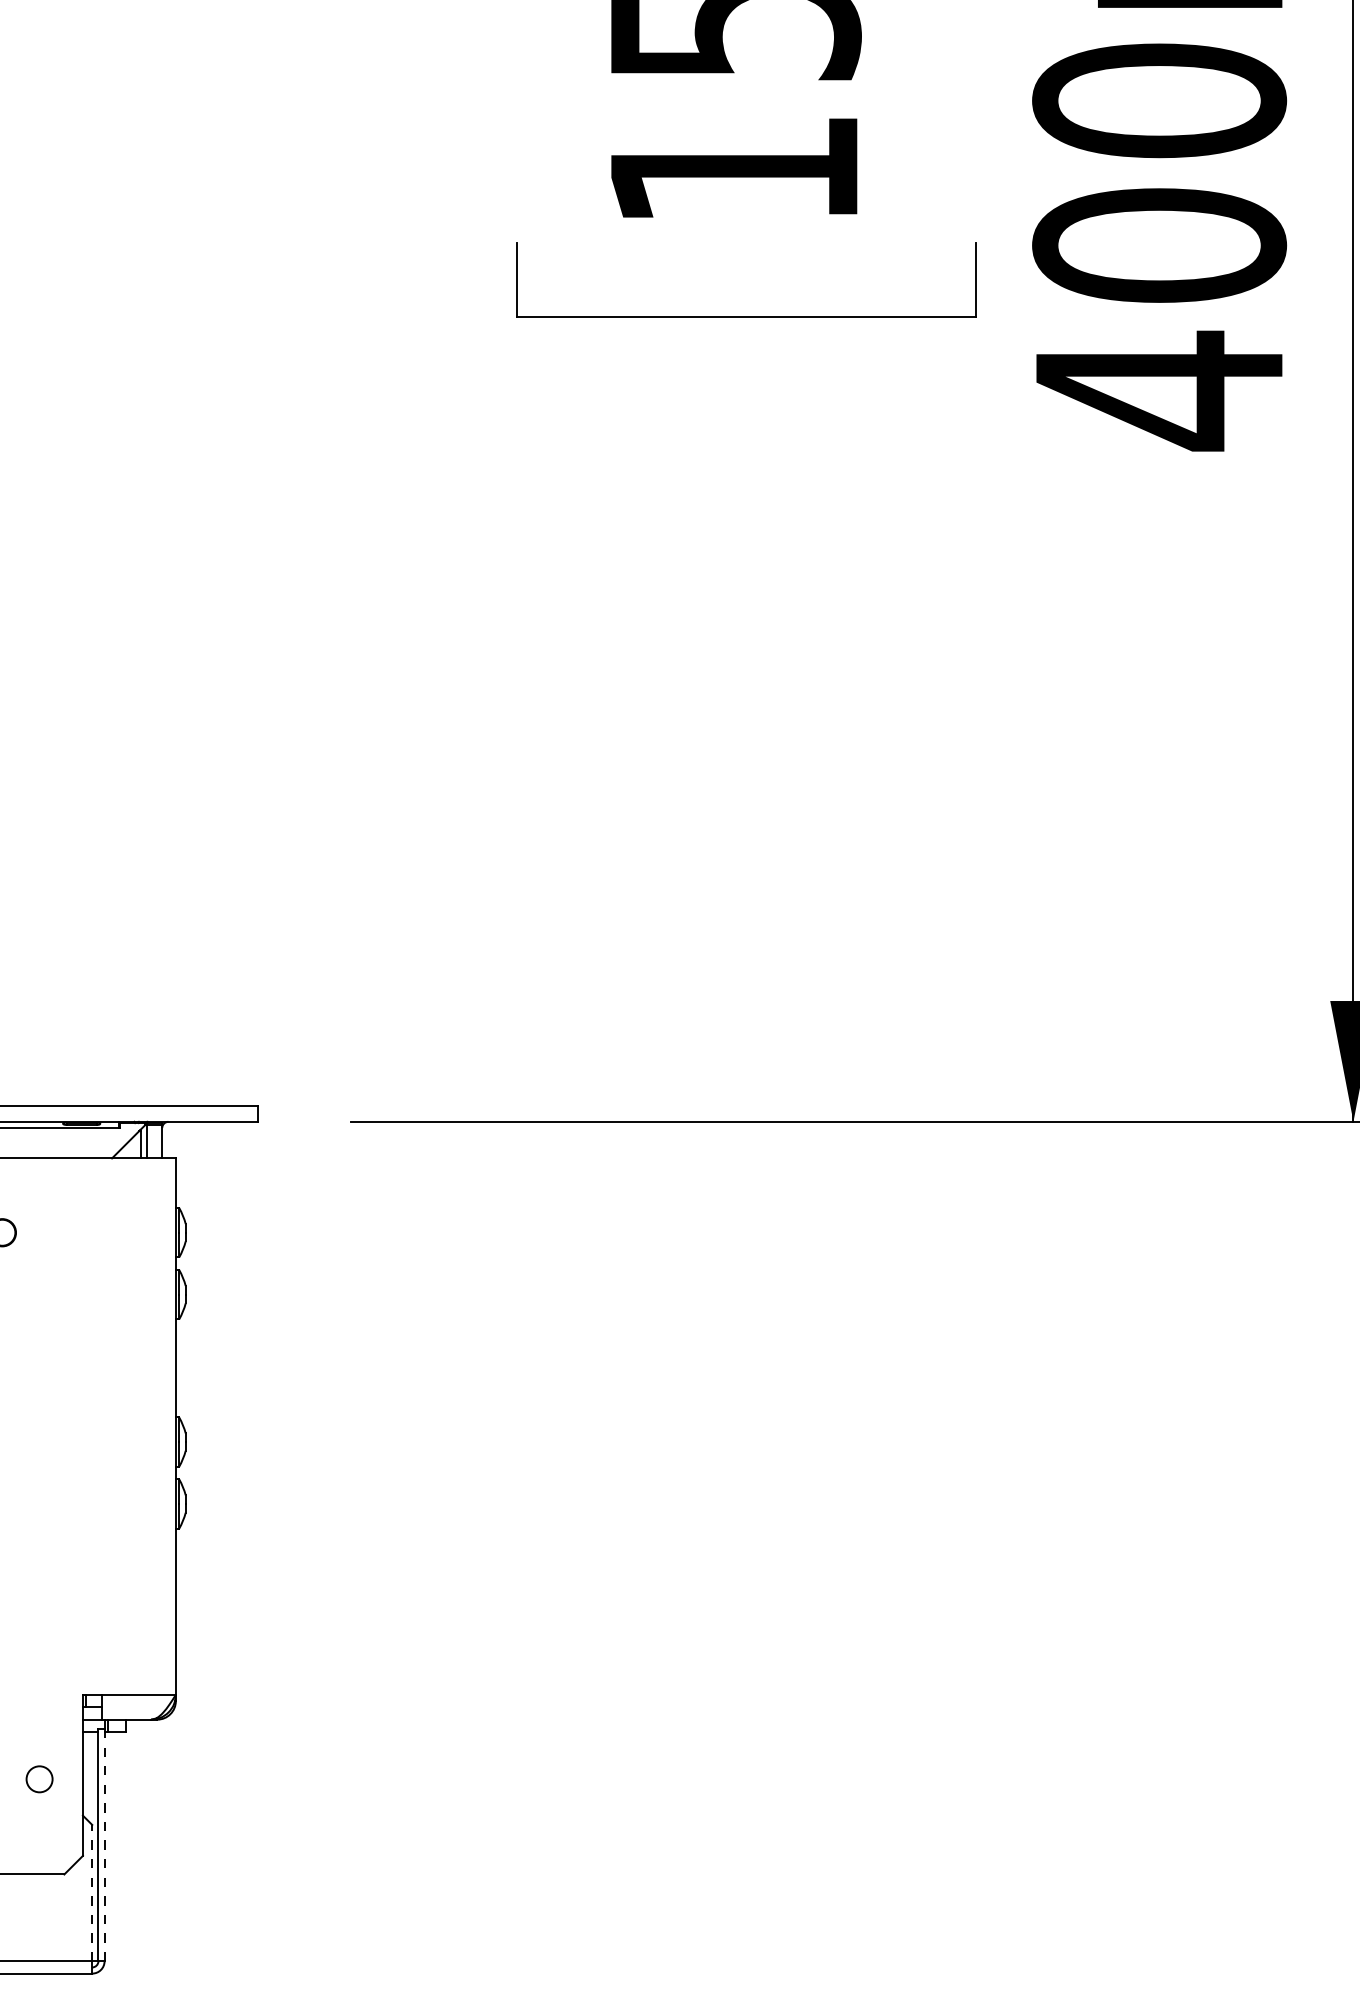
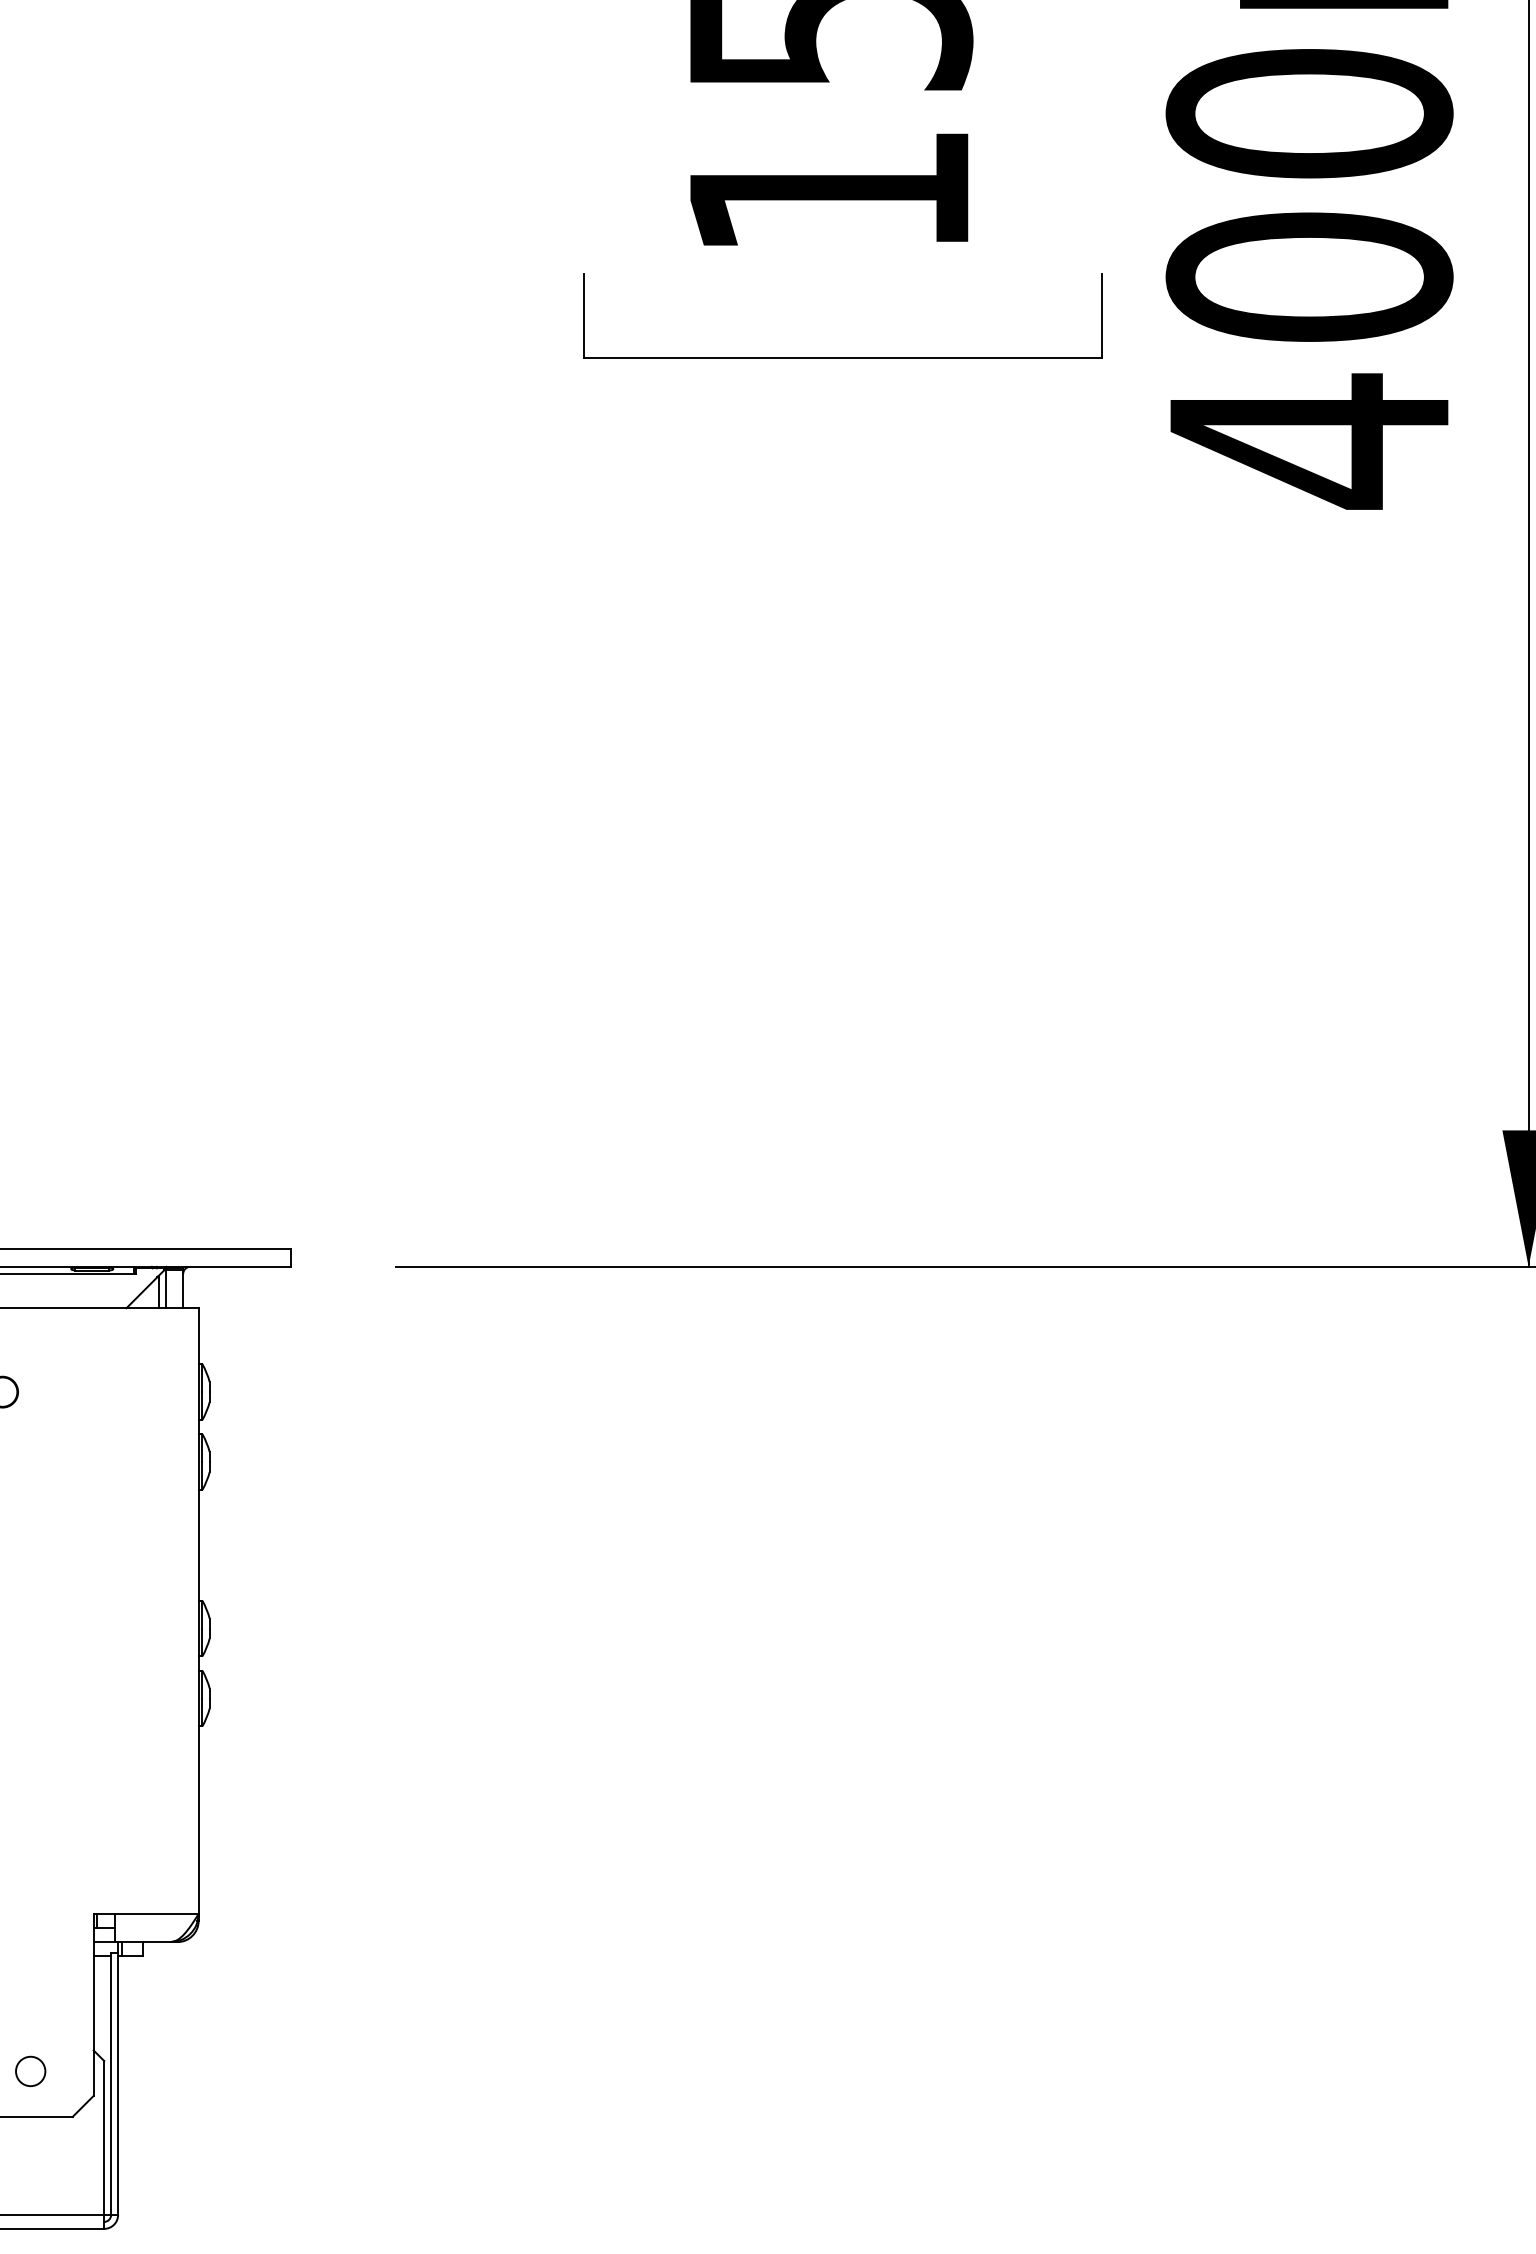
circle: (39, 1778) -> (30, 2070), moved
line: (104, 1845) -> (118, 2084), dashed -> solid
line: (92, 1892) -> (104, 2137), dashed -> solid

